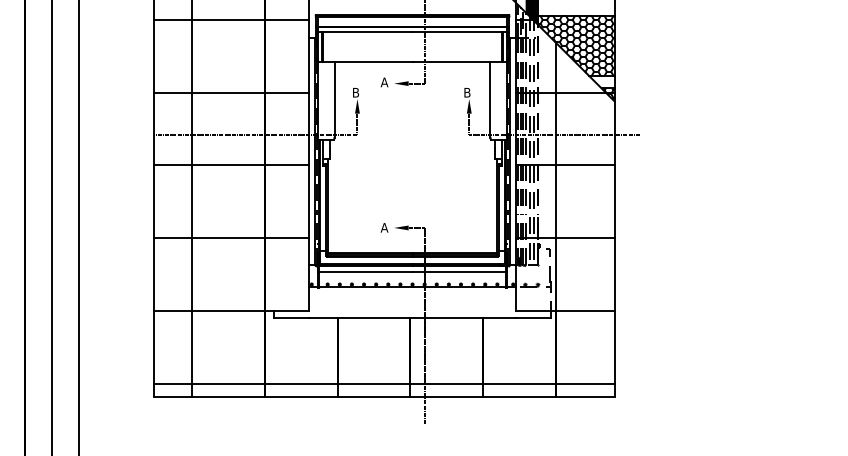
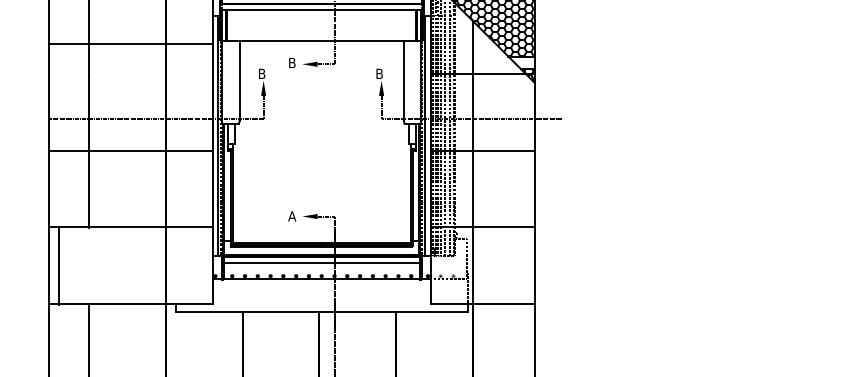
text: (384, 82) -> (292, 63), A -> B
line: (231, 92) -> (130, 44), moved
line: (192, 275) -> (59, 266), moved

